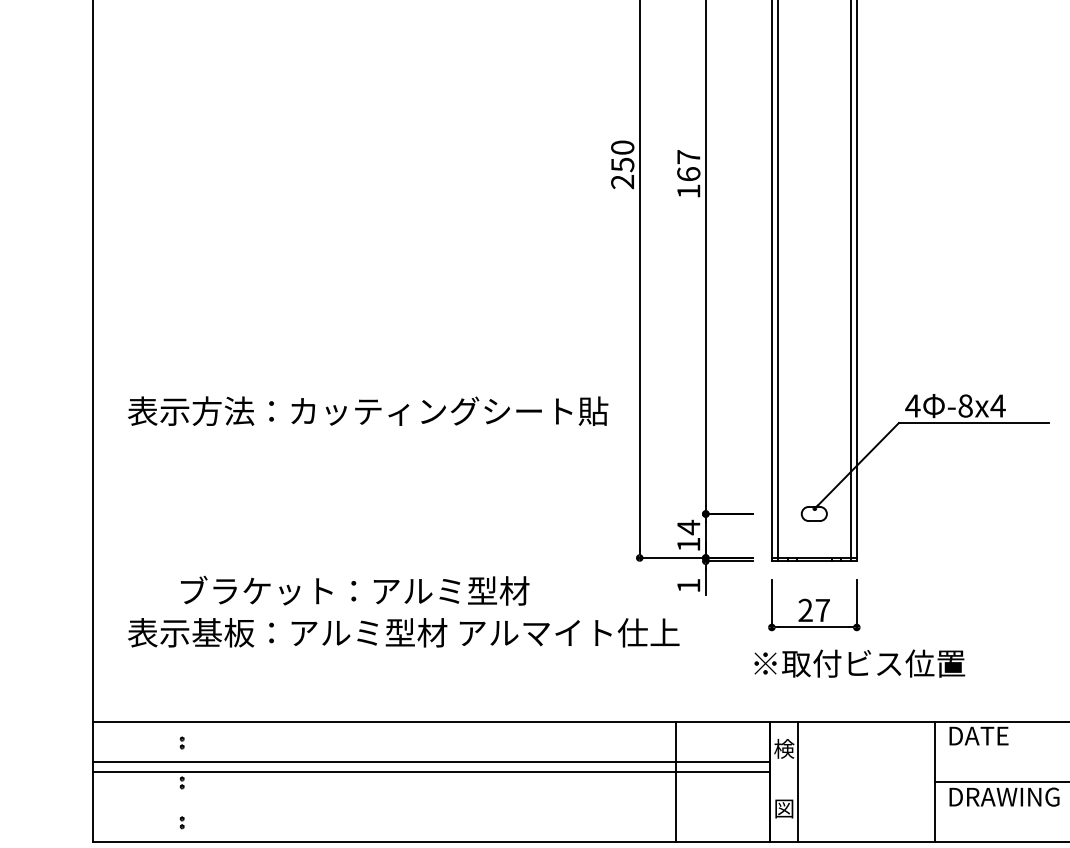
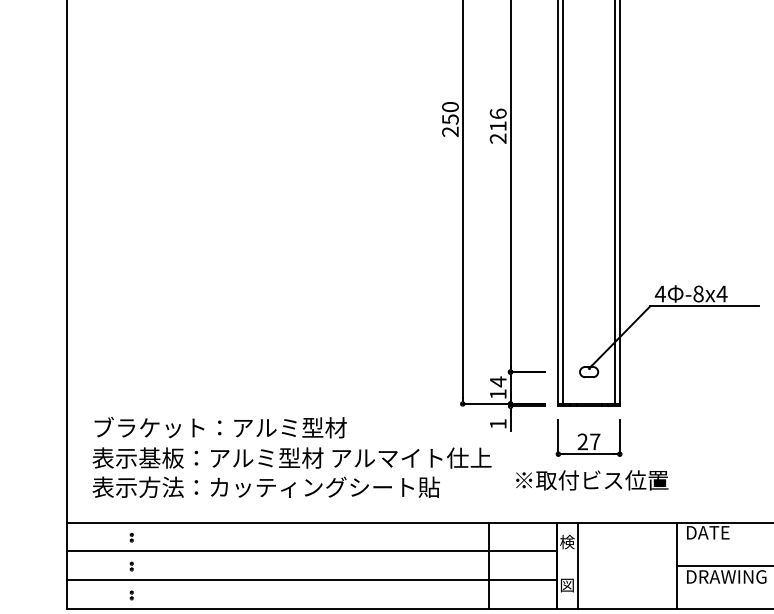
text: (688, 173) -> (498, 125), 167 -> 216
text: (368, 410) -> (266, 486), moved
text: (355, 590) -> (220, 427), moved
text: (859, 663) -> (592, 480), moved
line: (431, 771) -> (312, 580), moved

